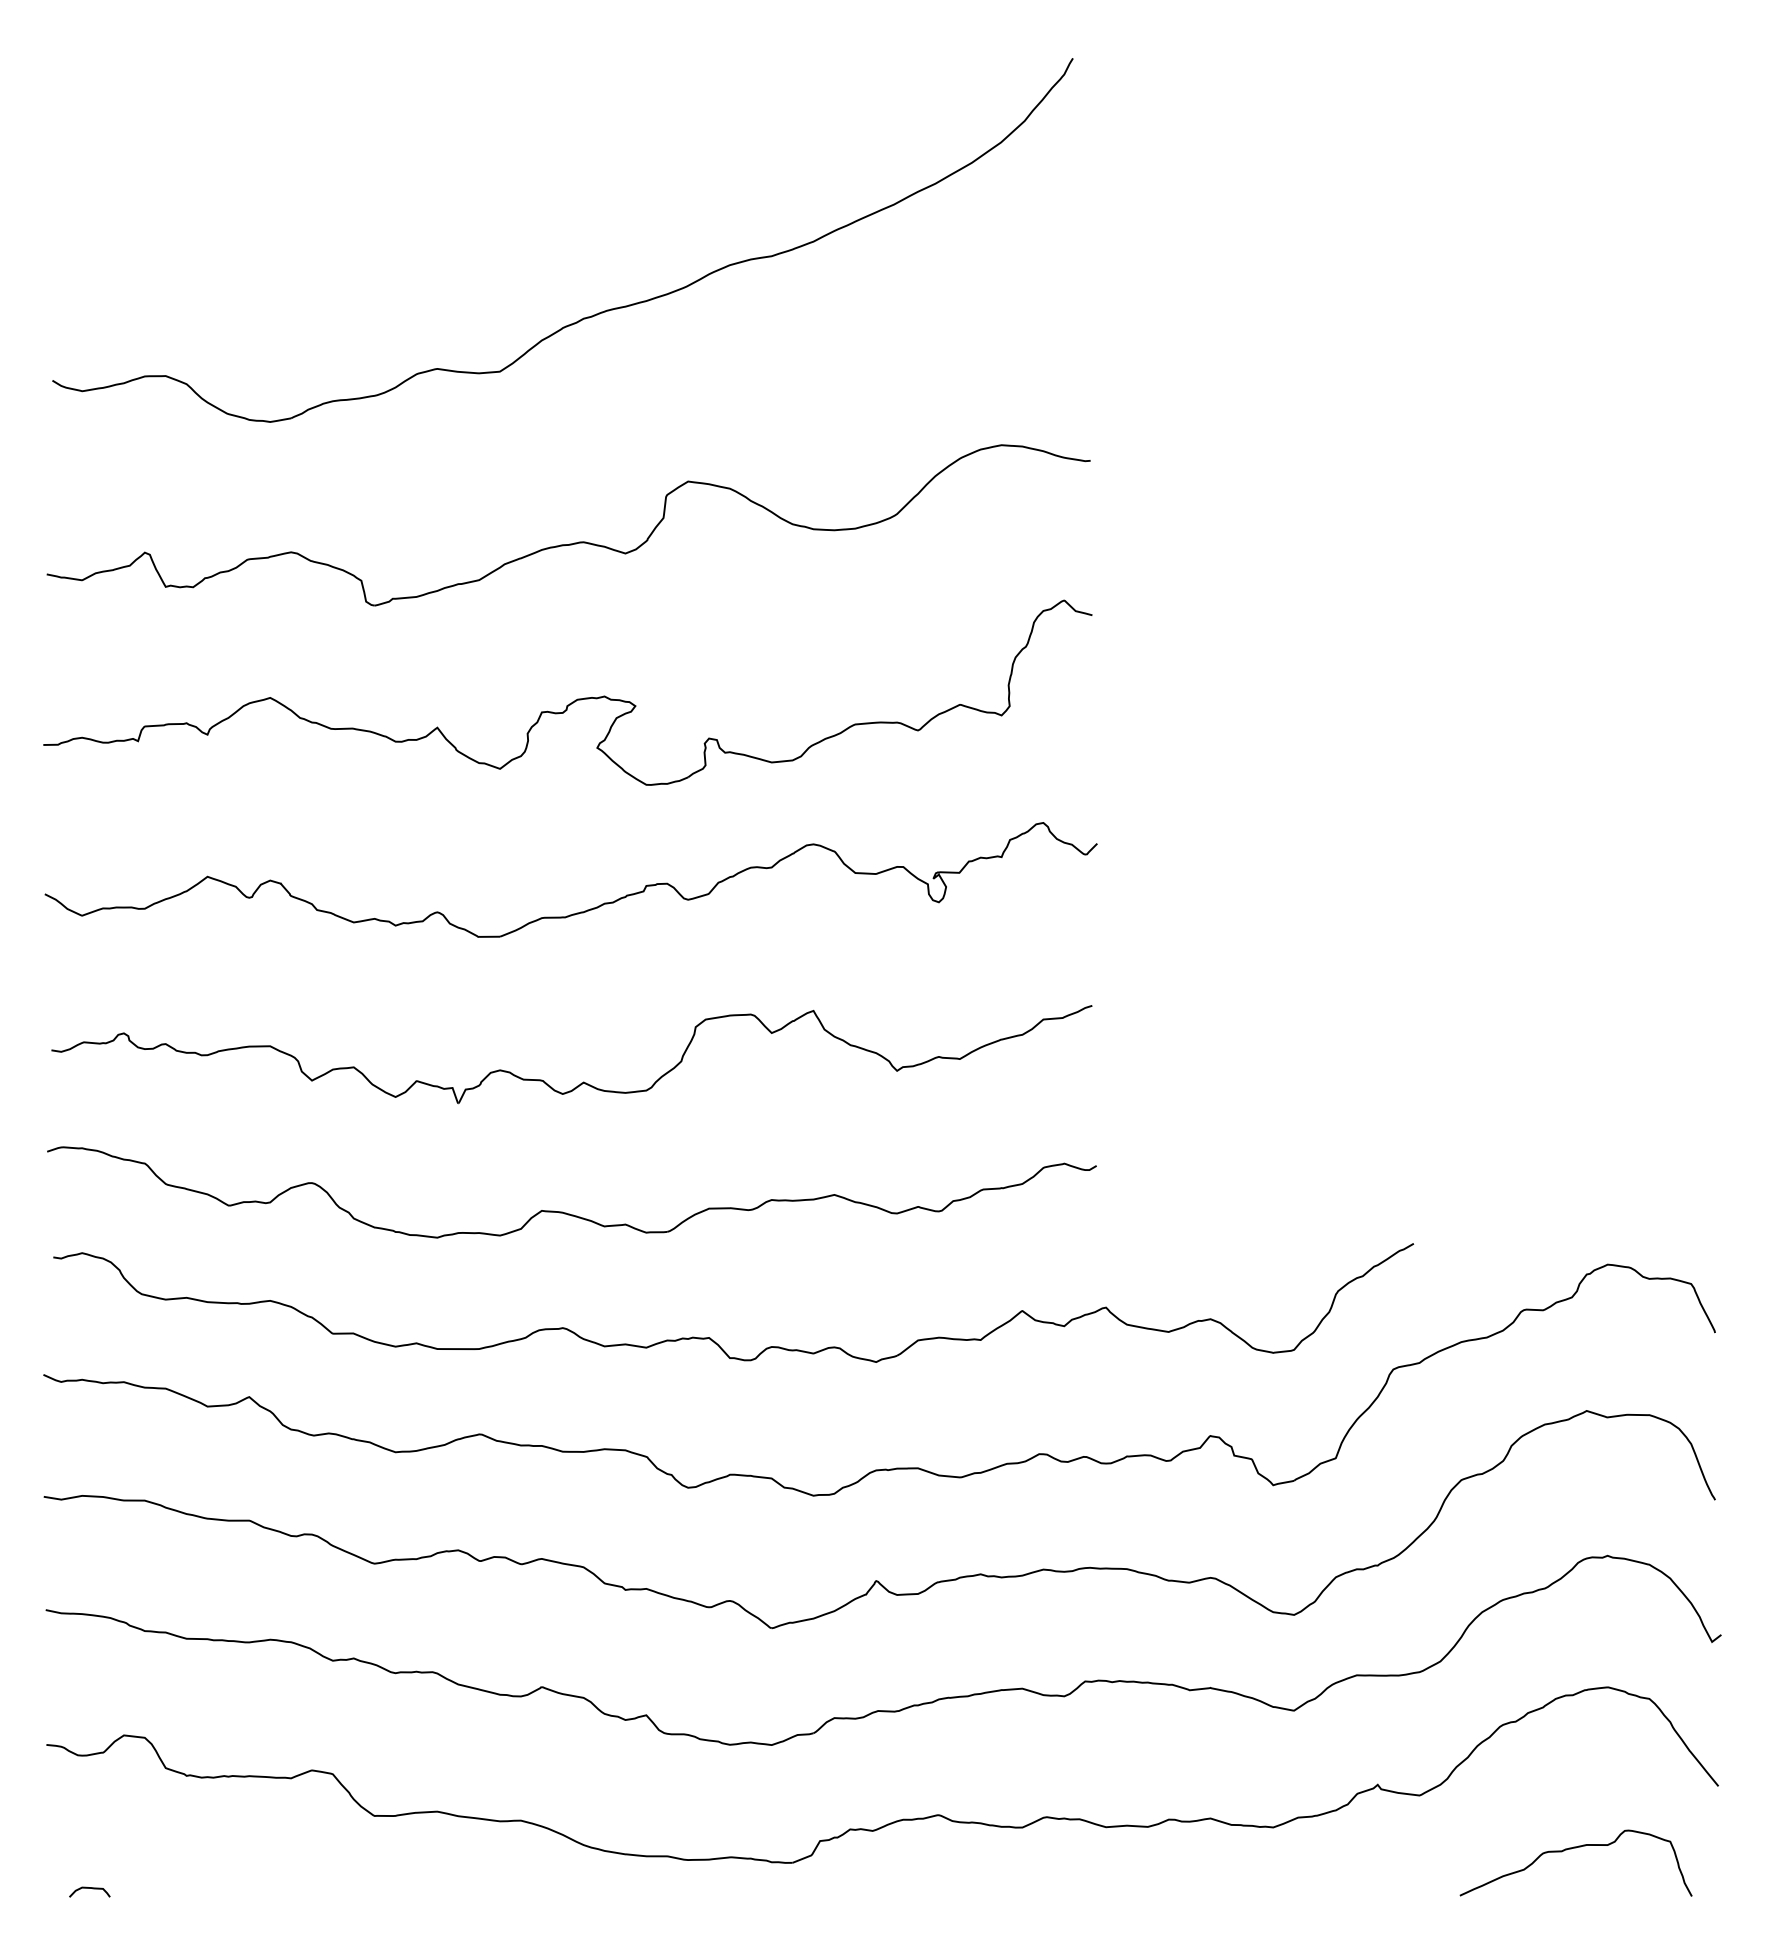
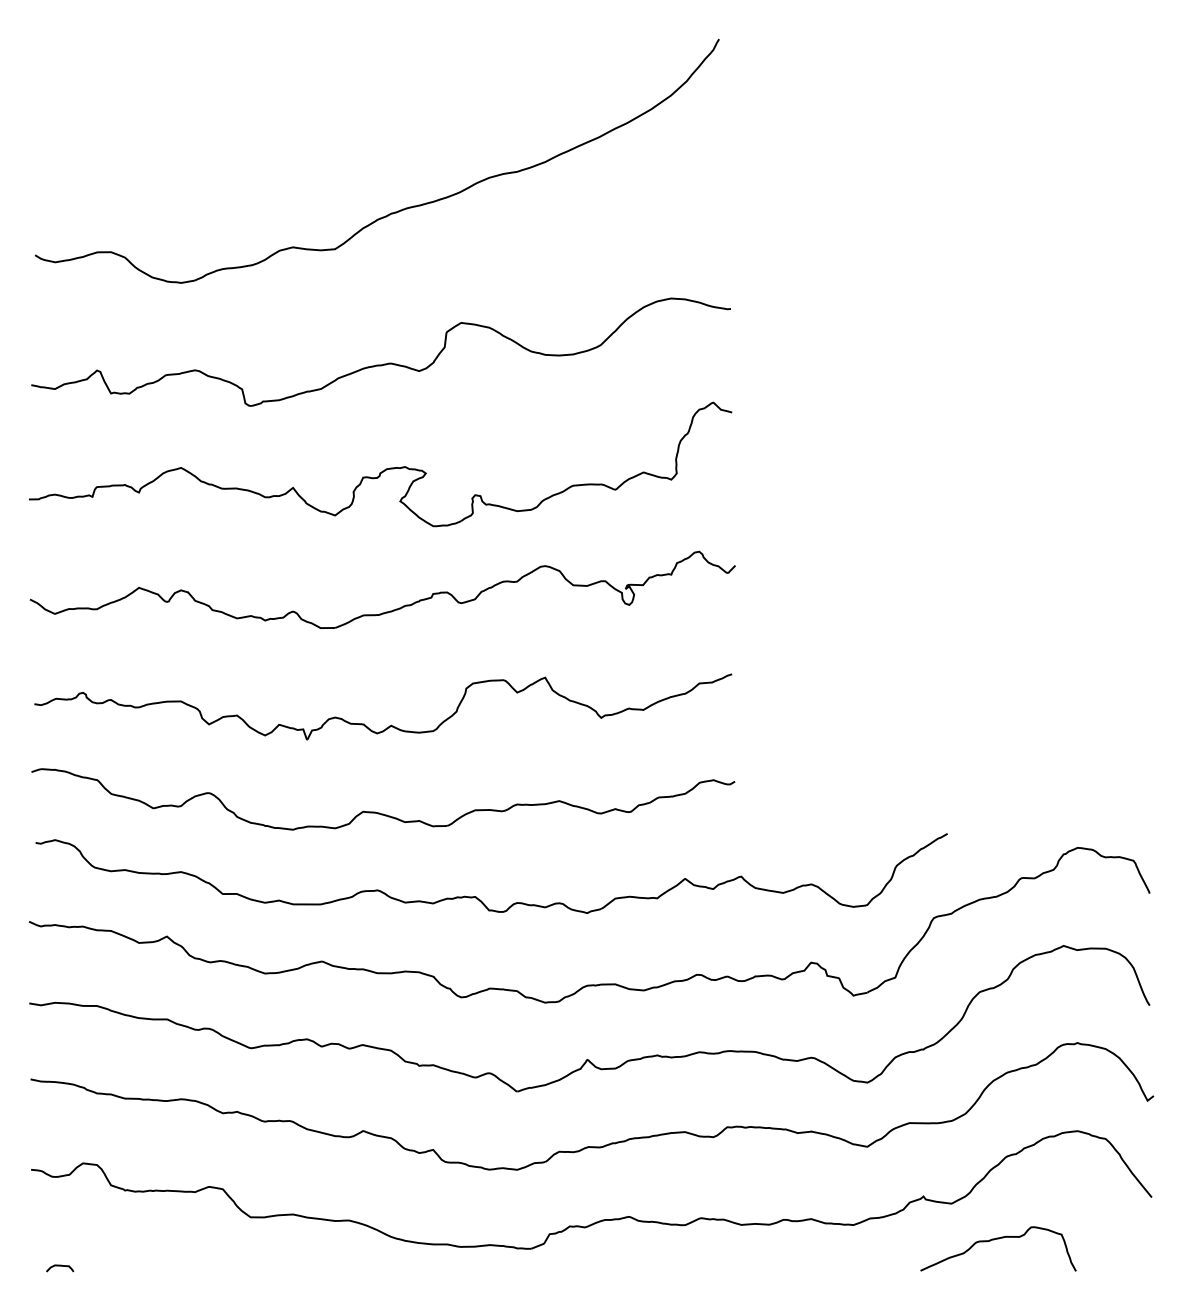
curve: (1570, 1850) -> (994, 1240), moved

